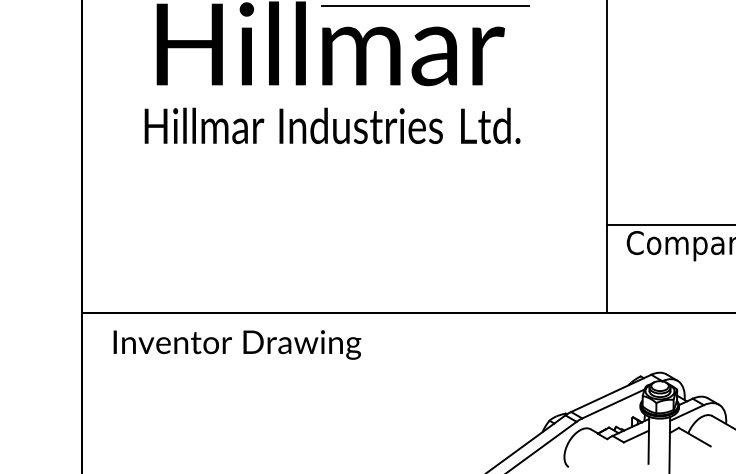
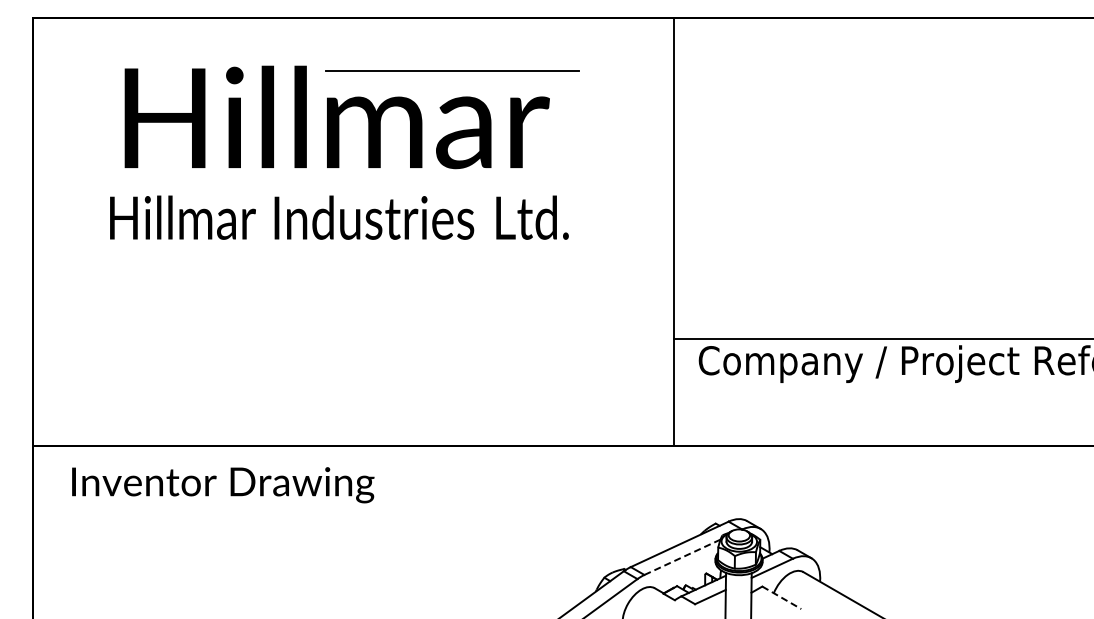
line: (613, 404) -> (682, 557), solid -> dashed
line: (695, 437) -> (782, 598), solid -> dashed

